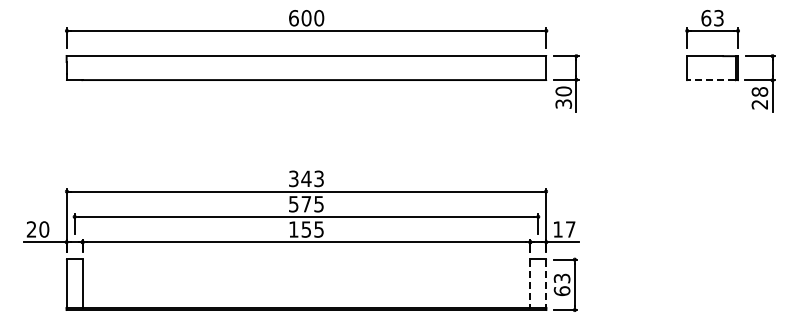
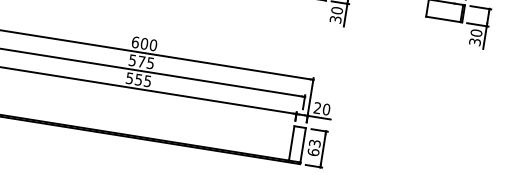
line: (711, 80) -> (443, 19), dashed -> solid
text: (760, 98) -> (476, 37), 28 -> 30
text: (306, 178) -> (144, 43), 343 -> 600
text: (293, 229) -> (129, 78), 155 -> 555
text: (564, 229) -> (322, 108), 17 -> 20
line: (530, 283) -> (291, 143), dashed -> solid
line: (546, 283) -> (303, 145), dashed -> solid

